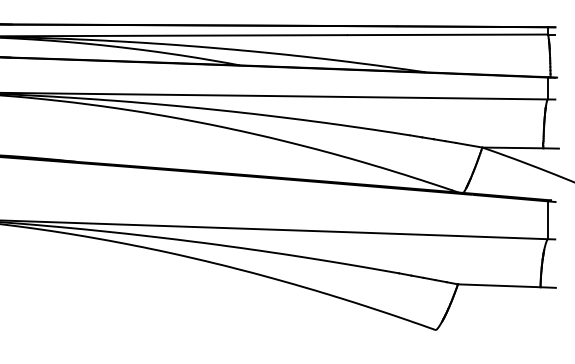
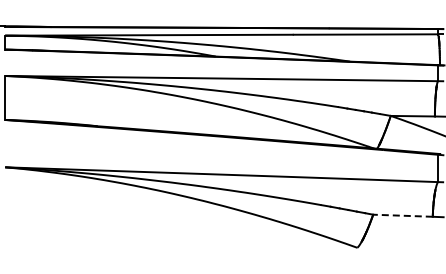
line: (498, 285) -> (402, 215), solid -> dashed

